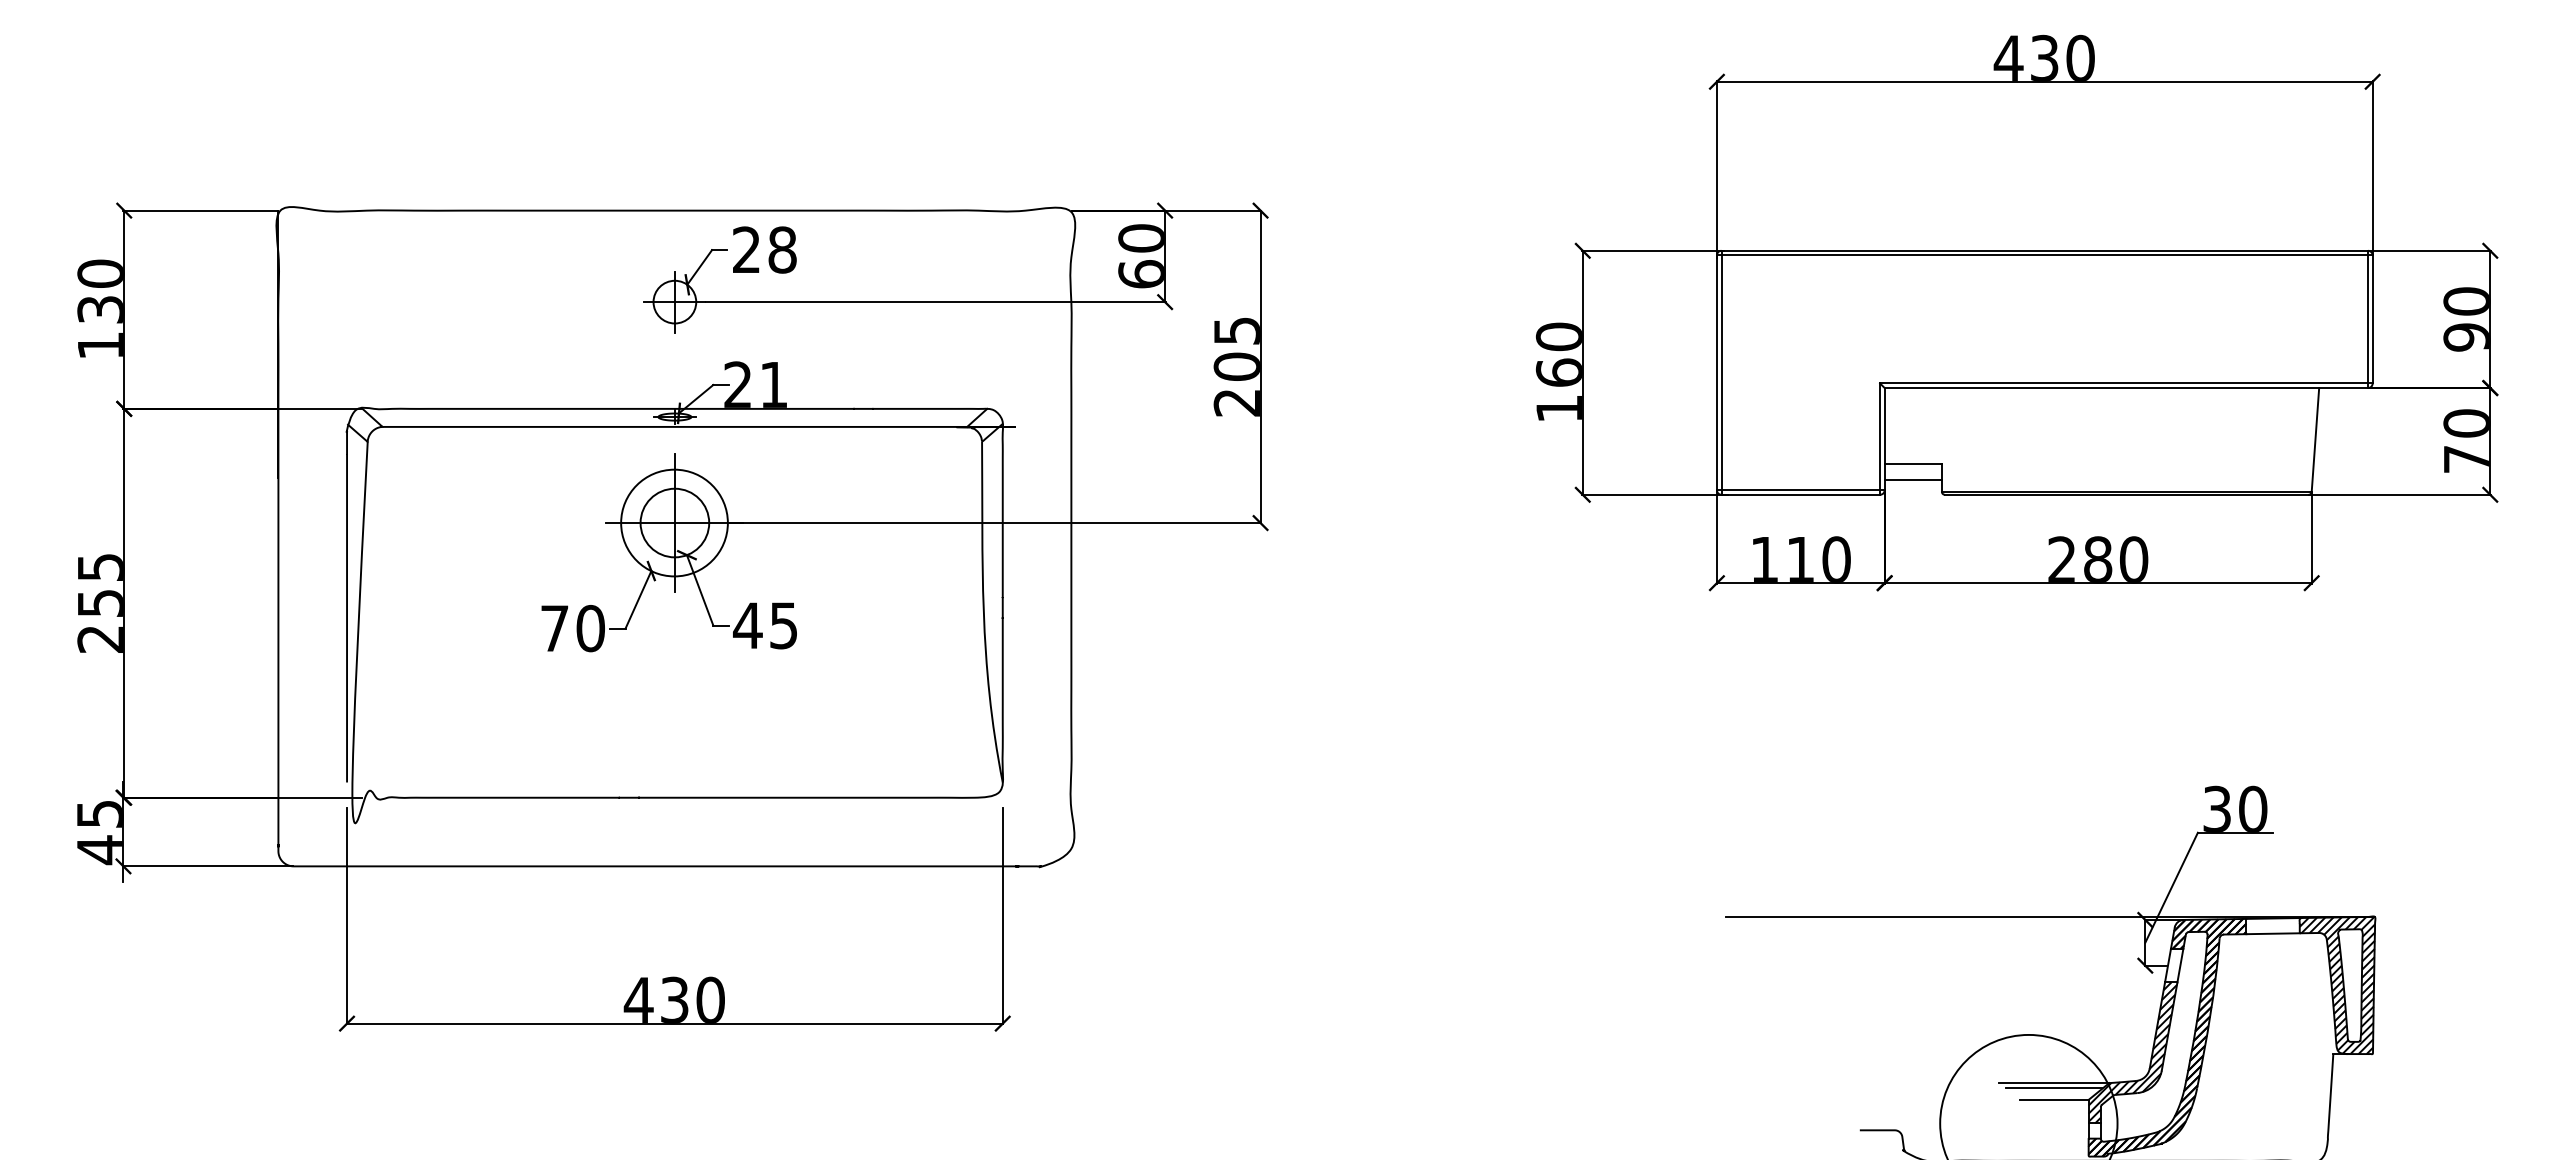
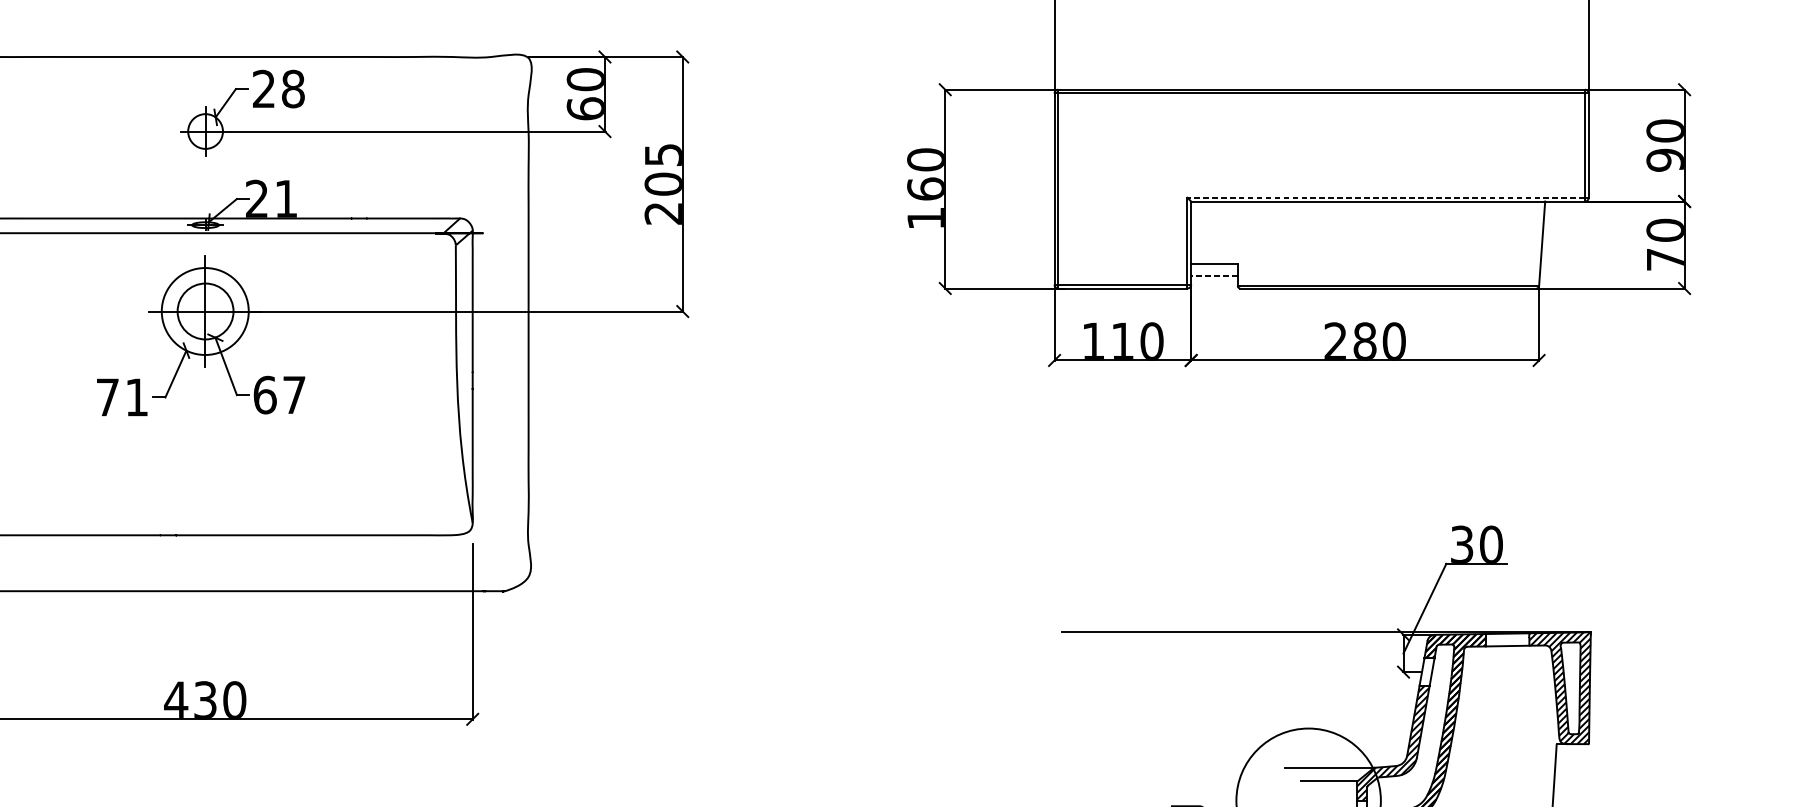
line: (2124, 383) -> (1386, 197), solid -> dashed
line: (1913, 479) -> (1214, 276), solid -> dashed
text: (765, 625) -> (279, 394), 45 -> 67
text: (590, 628) -> (136, 397), 70 -> 71
line: (2054, 1087) -> (1329, 771), removed

